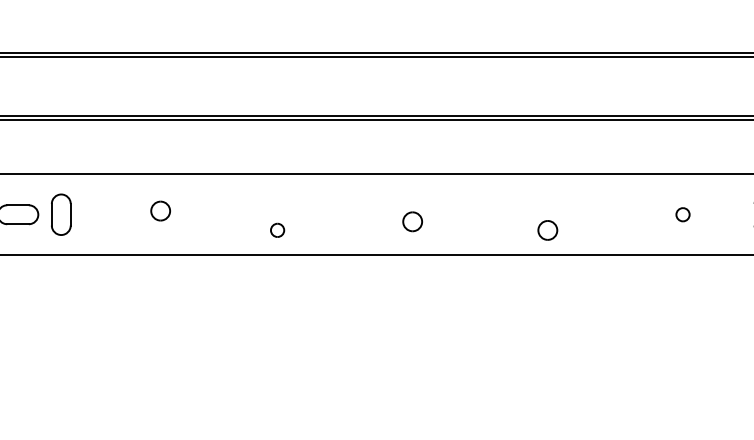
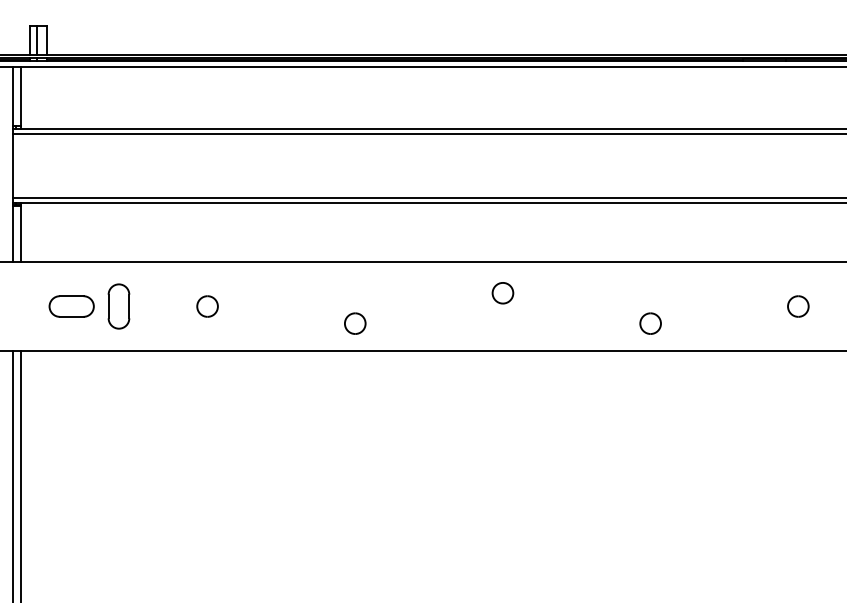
part: (160, 211) -> (207, 306), moved
part: (683, 214) -> (798, 306), size x1.43
part: (412, 222) -> (502, 293), moved
part: (277, 230) -> (355, 323), size x1.43

